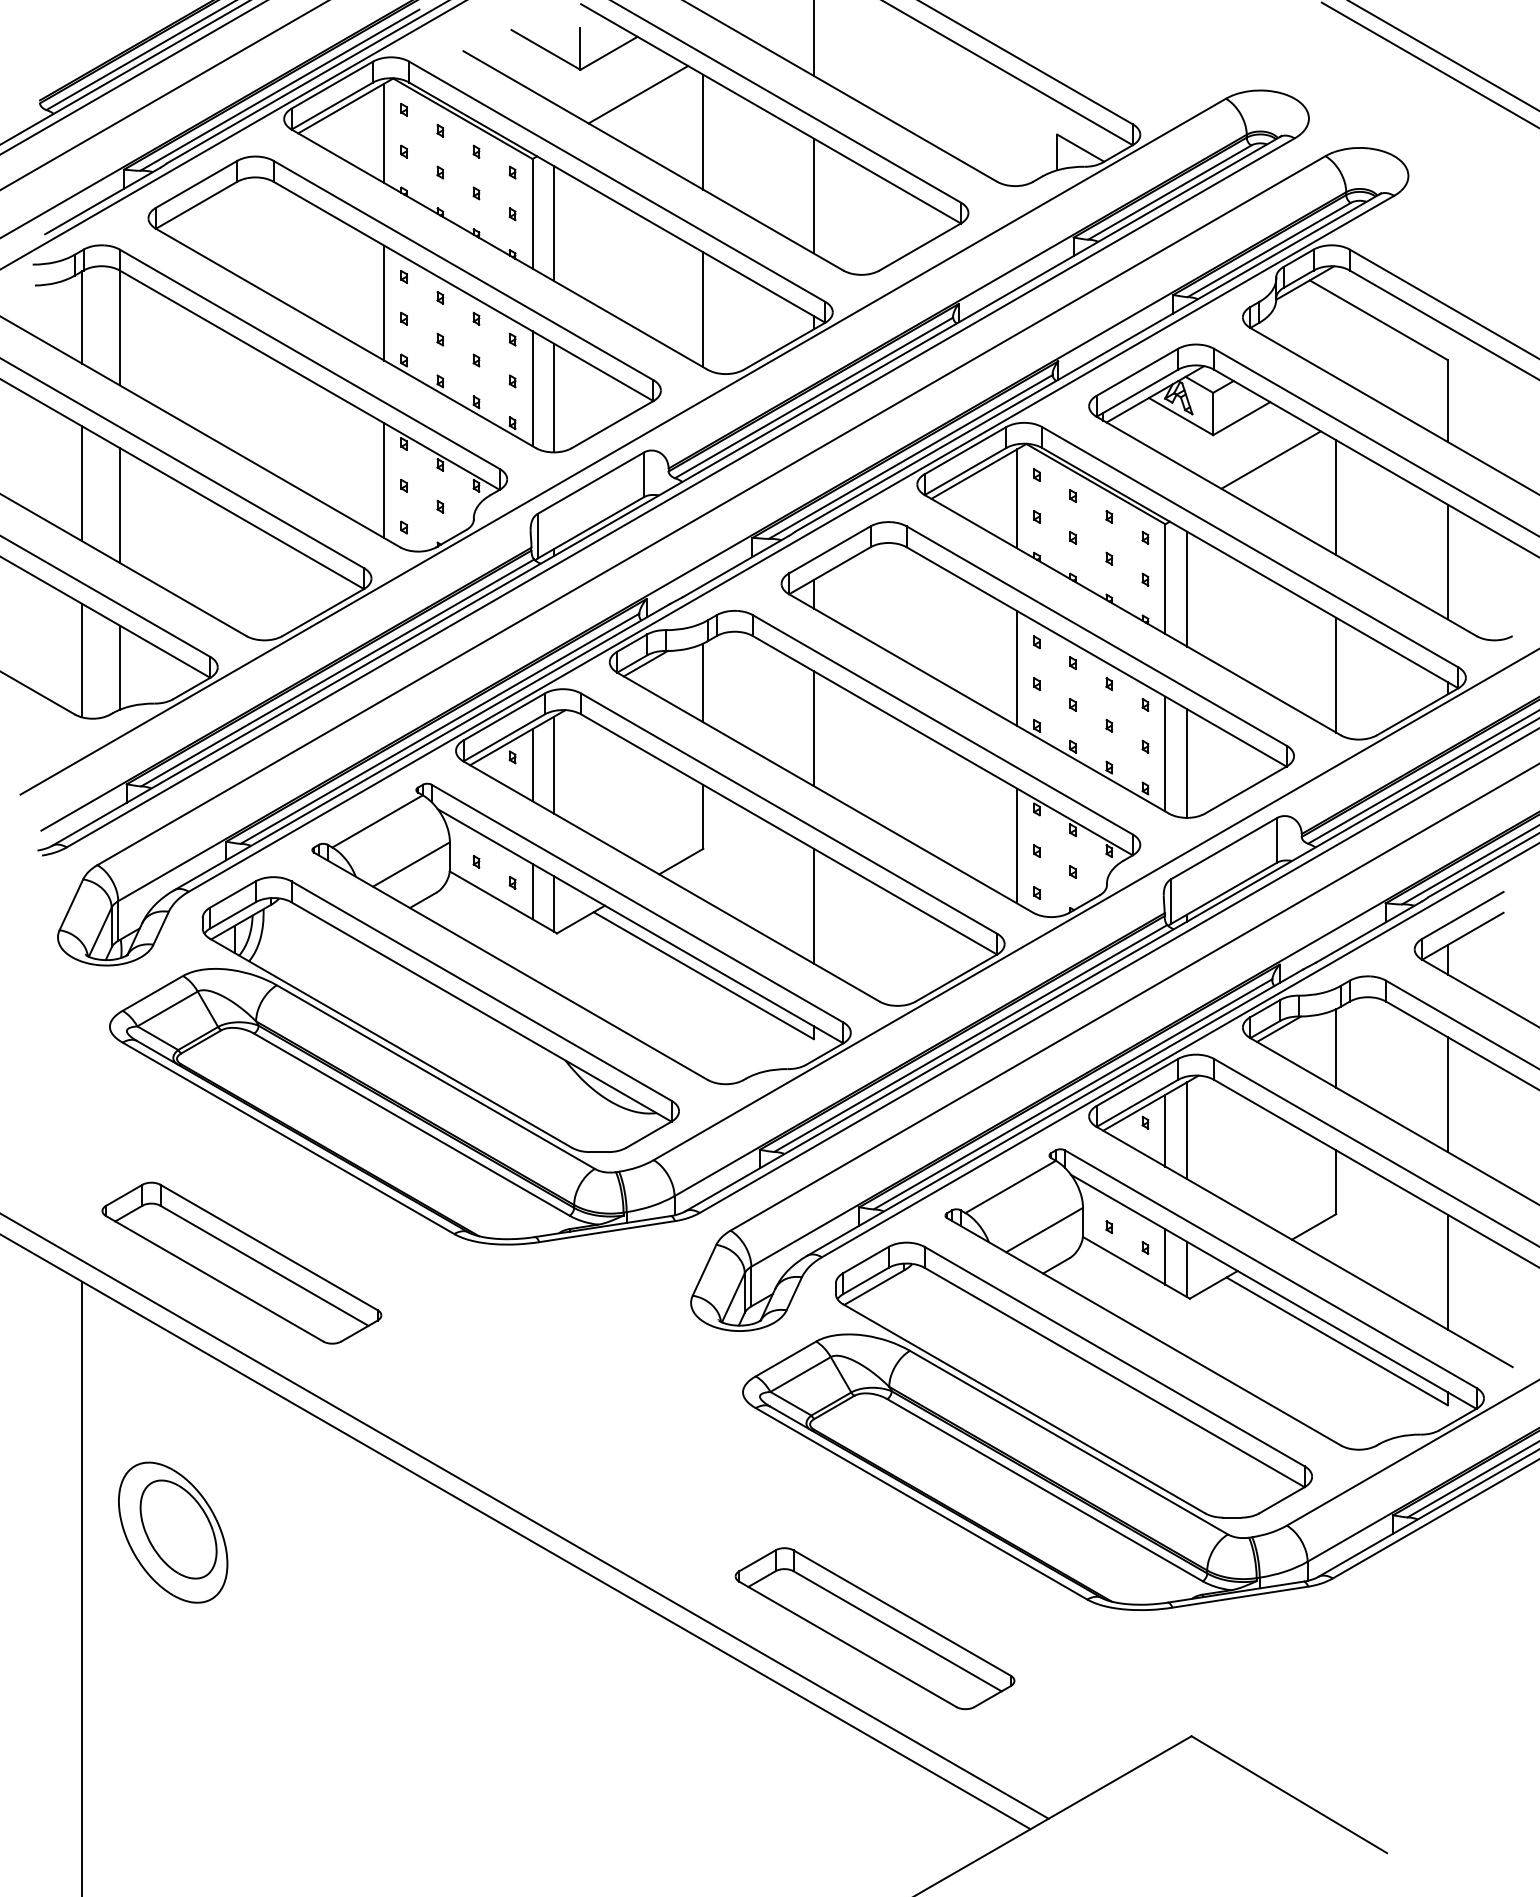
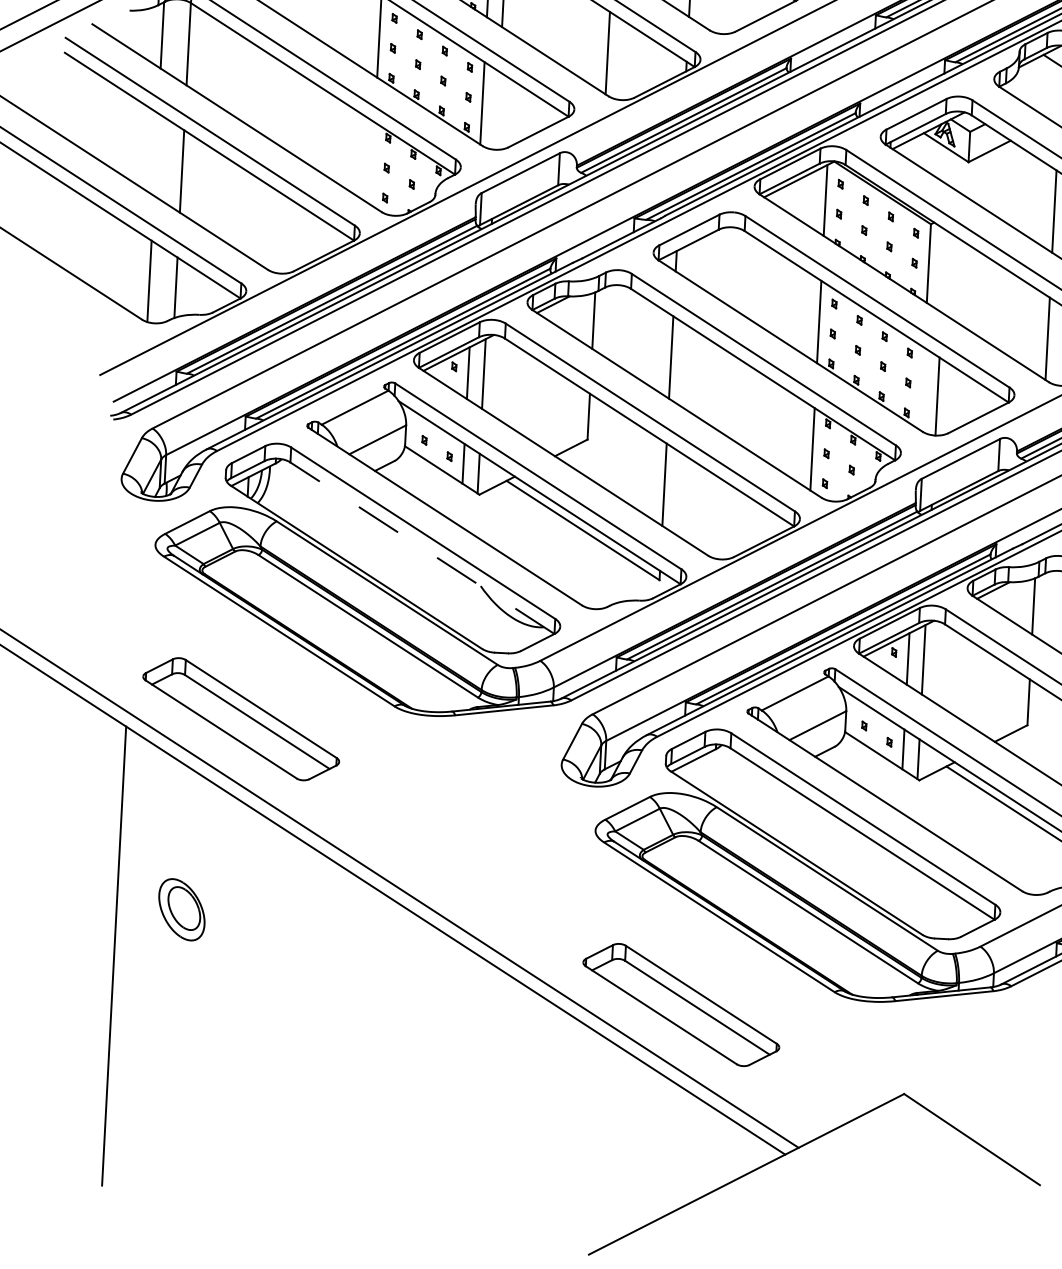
line: (554, 397) -> (497, 110), removed
line: (1270, 459) -> (1008, 181), removed
line: (384, 480) -> (372, 163), removed
line: (82, 483) -> (156, 154), removed
line: (1187, 588) -> (944, 271), removed
line: (1165, 753) -> (922, 388), removed
line: (481, 1011) -> (422, 547), solid -> dashed
part: (173, 1532) -> (182, 909), size x0.6

